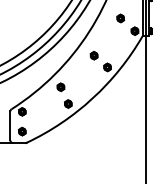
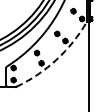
arc: (92, 97) -> (56, 59), solid -> dashed

